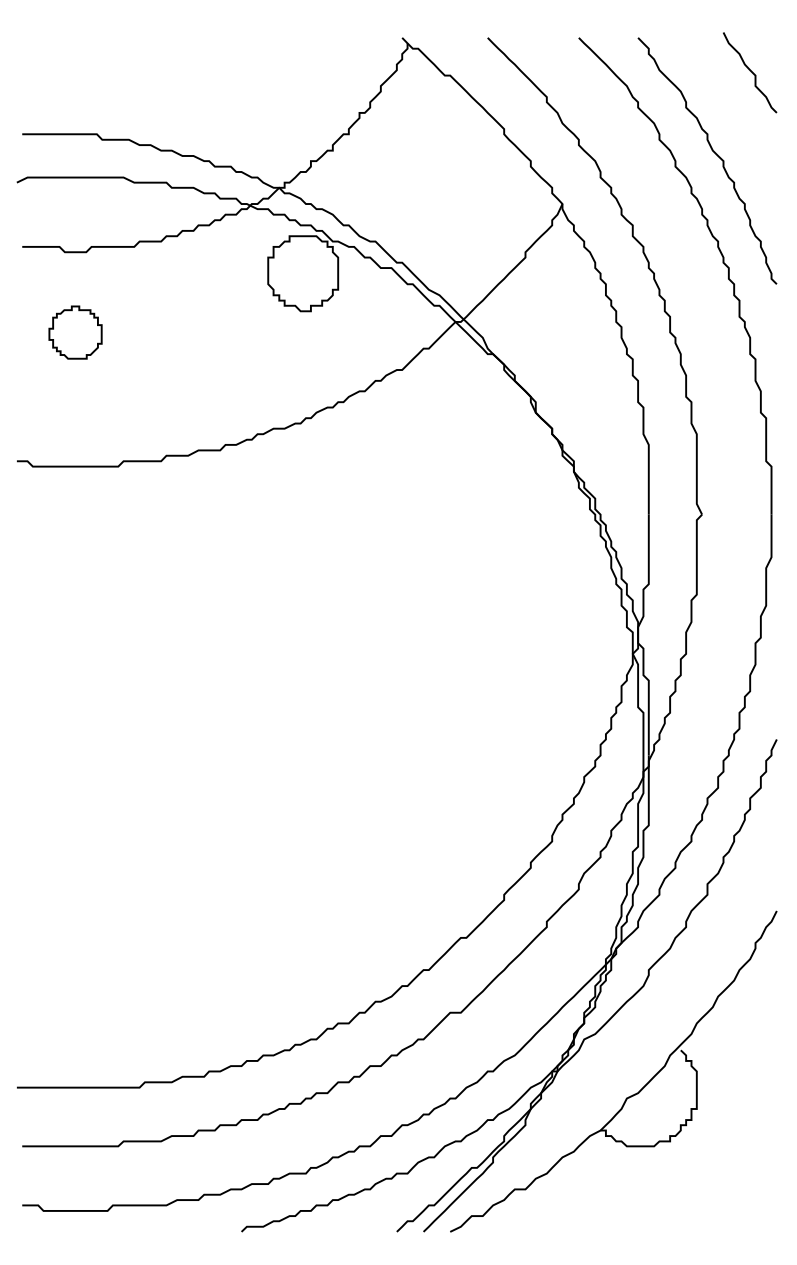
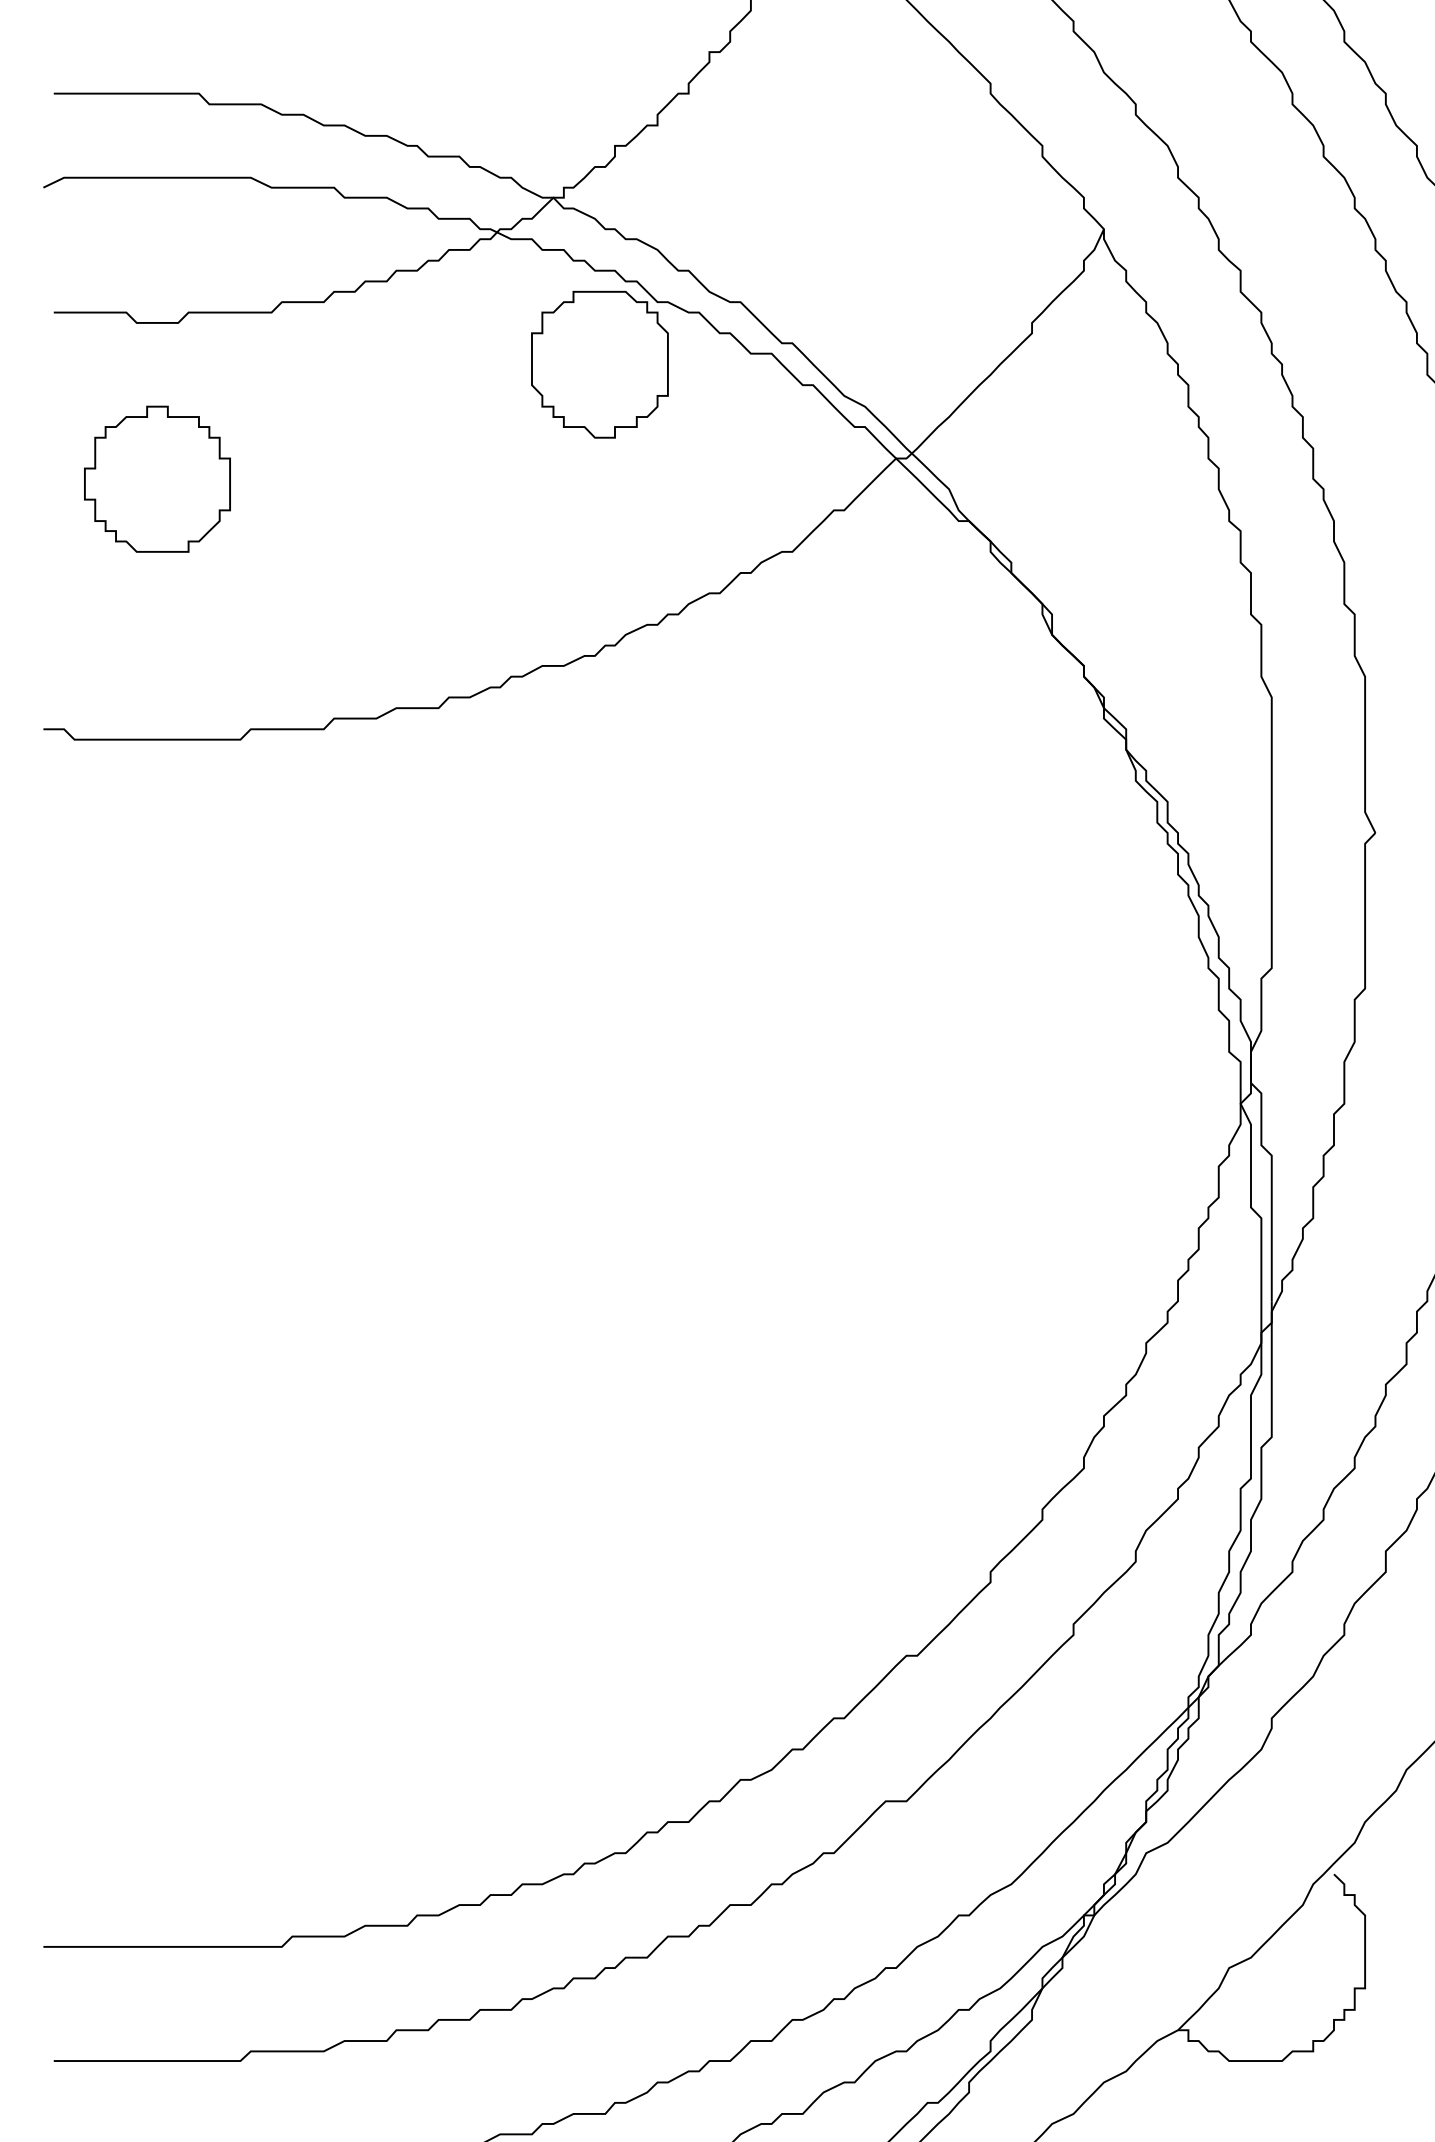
part: (75, 332) -> (157, 478), size x1.43

